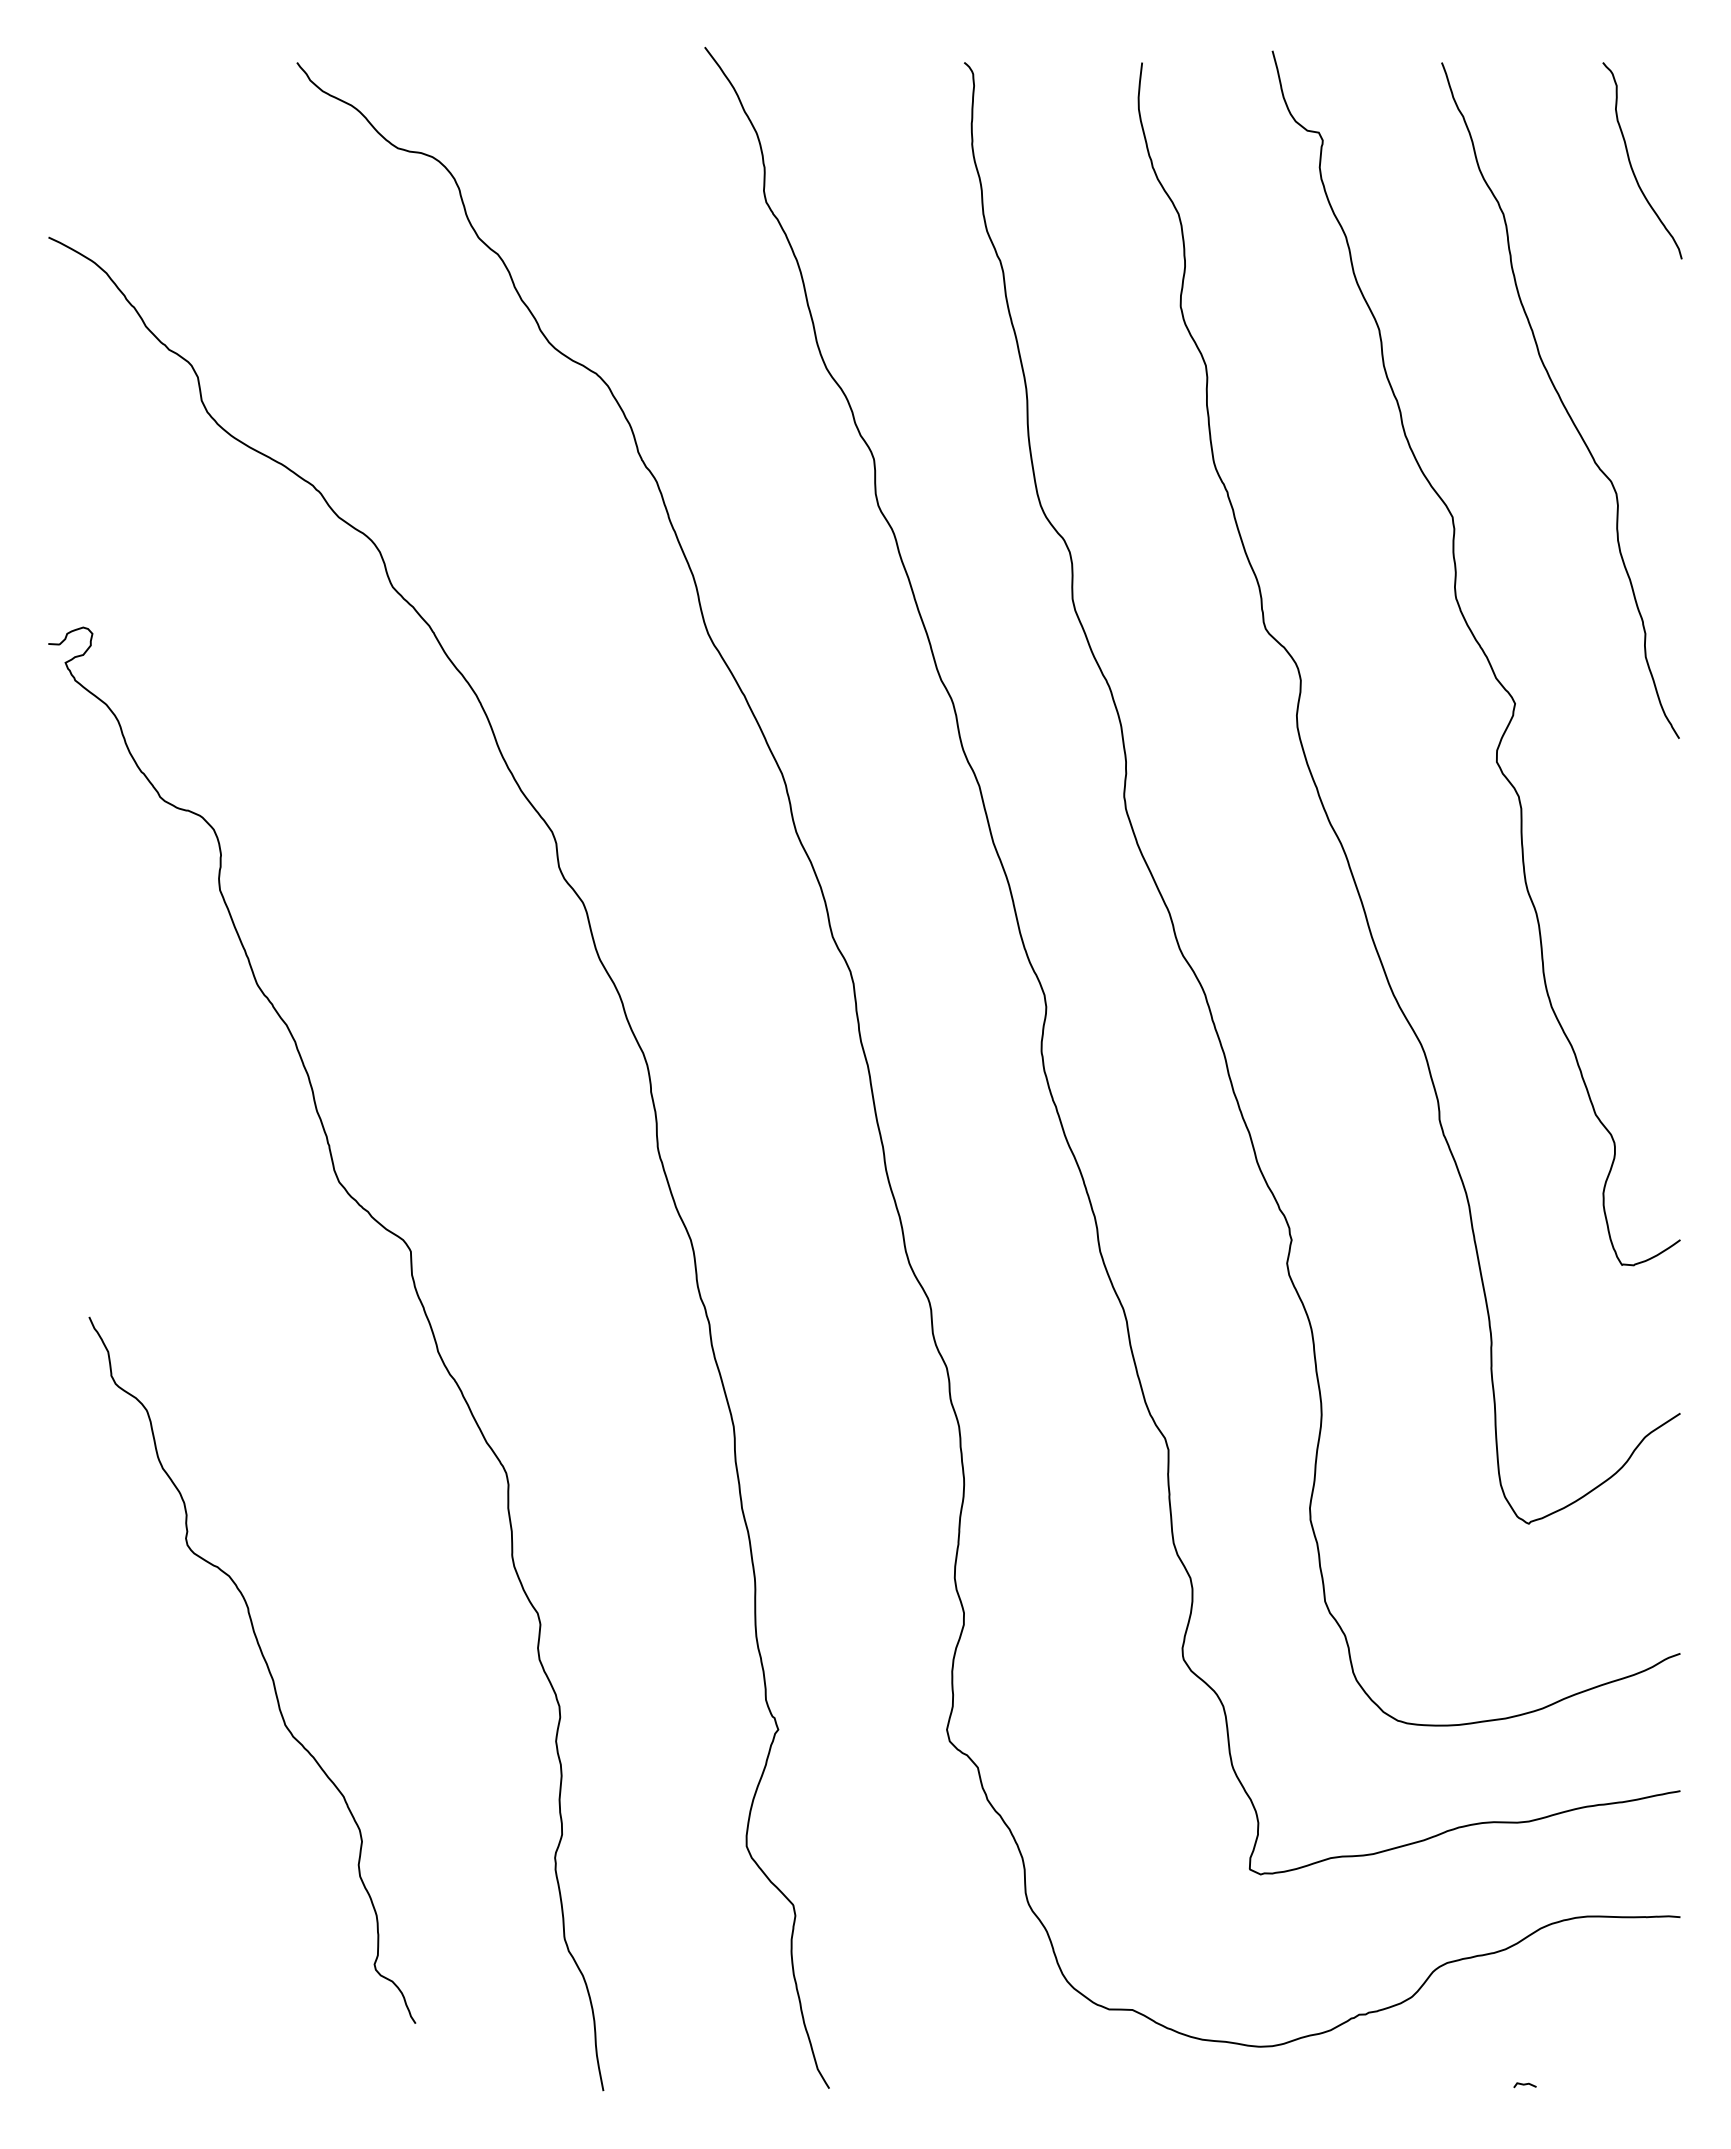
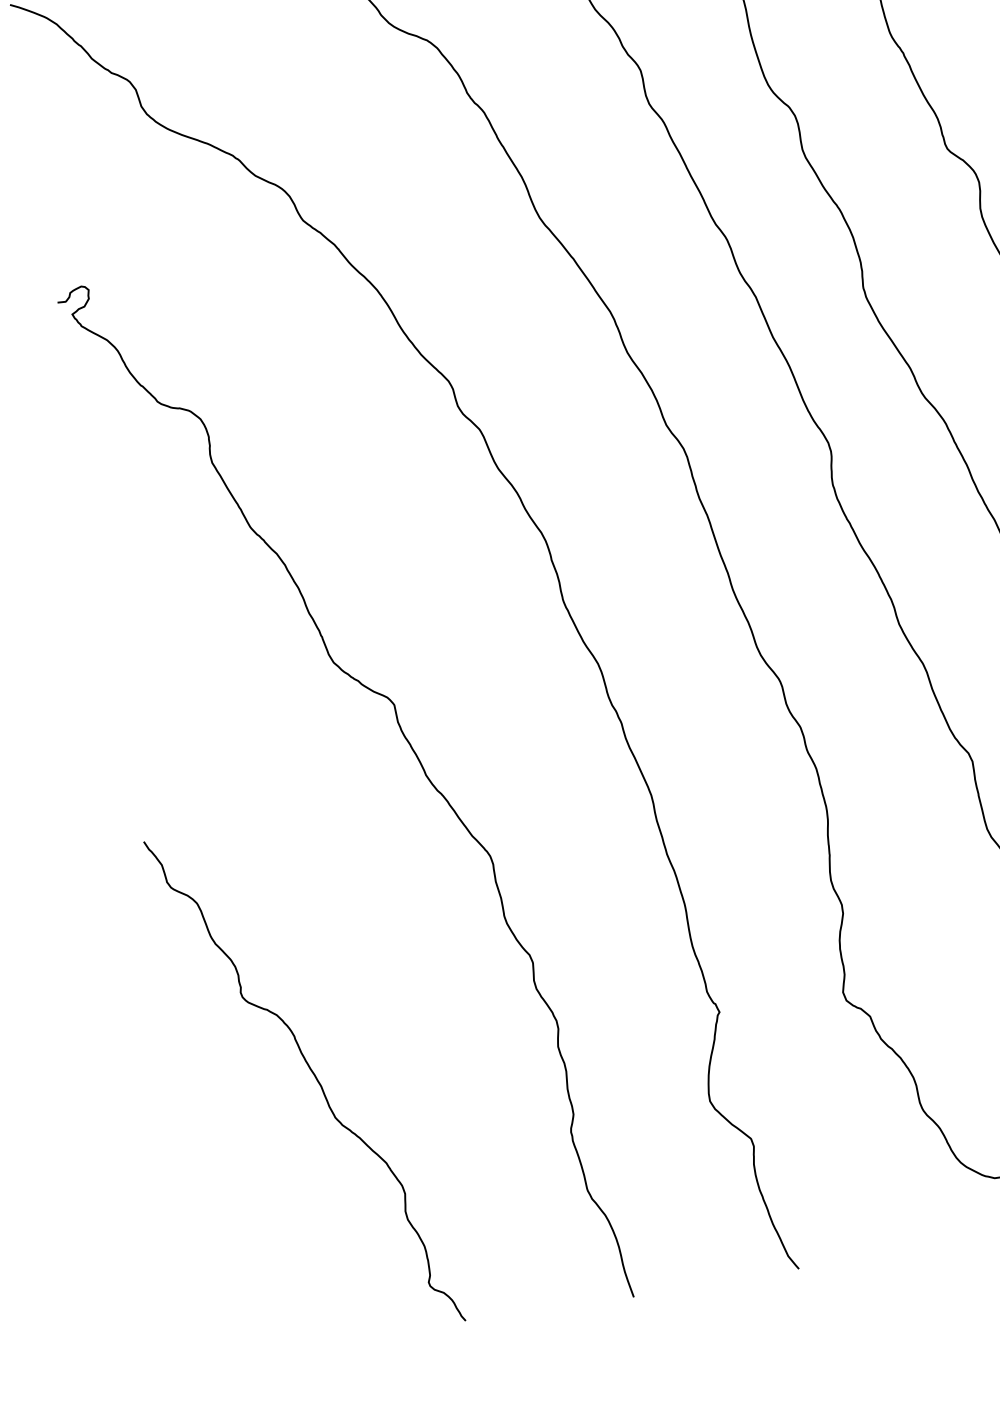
curve: (265, 1663) -> (313, 1074), moved

